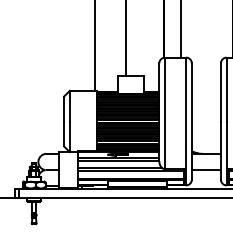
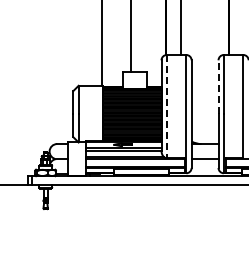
line: (220, 92) -> (218, 87), solid -> dashed
line: (164, 113) -> (166, 106), solid -> dashed

